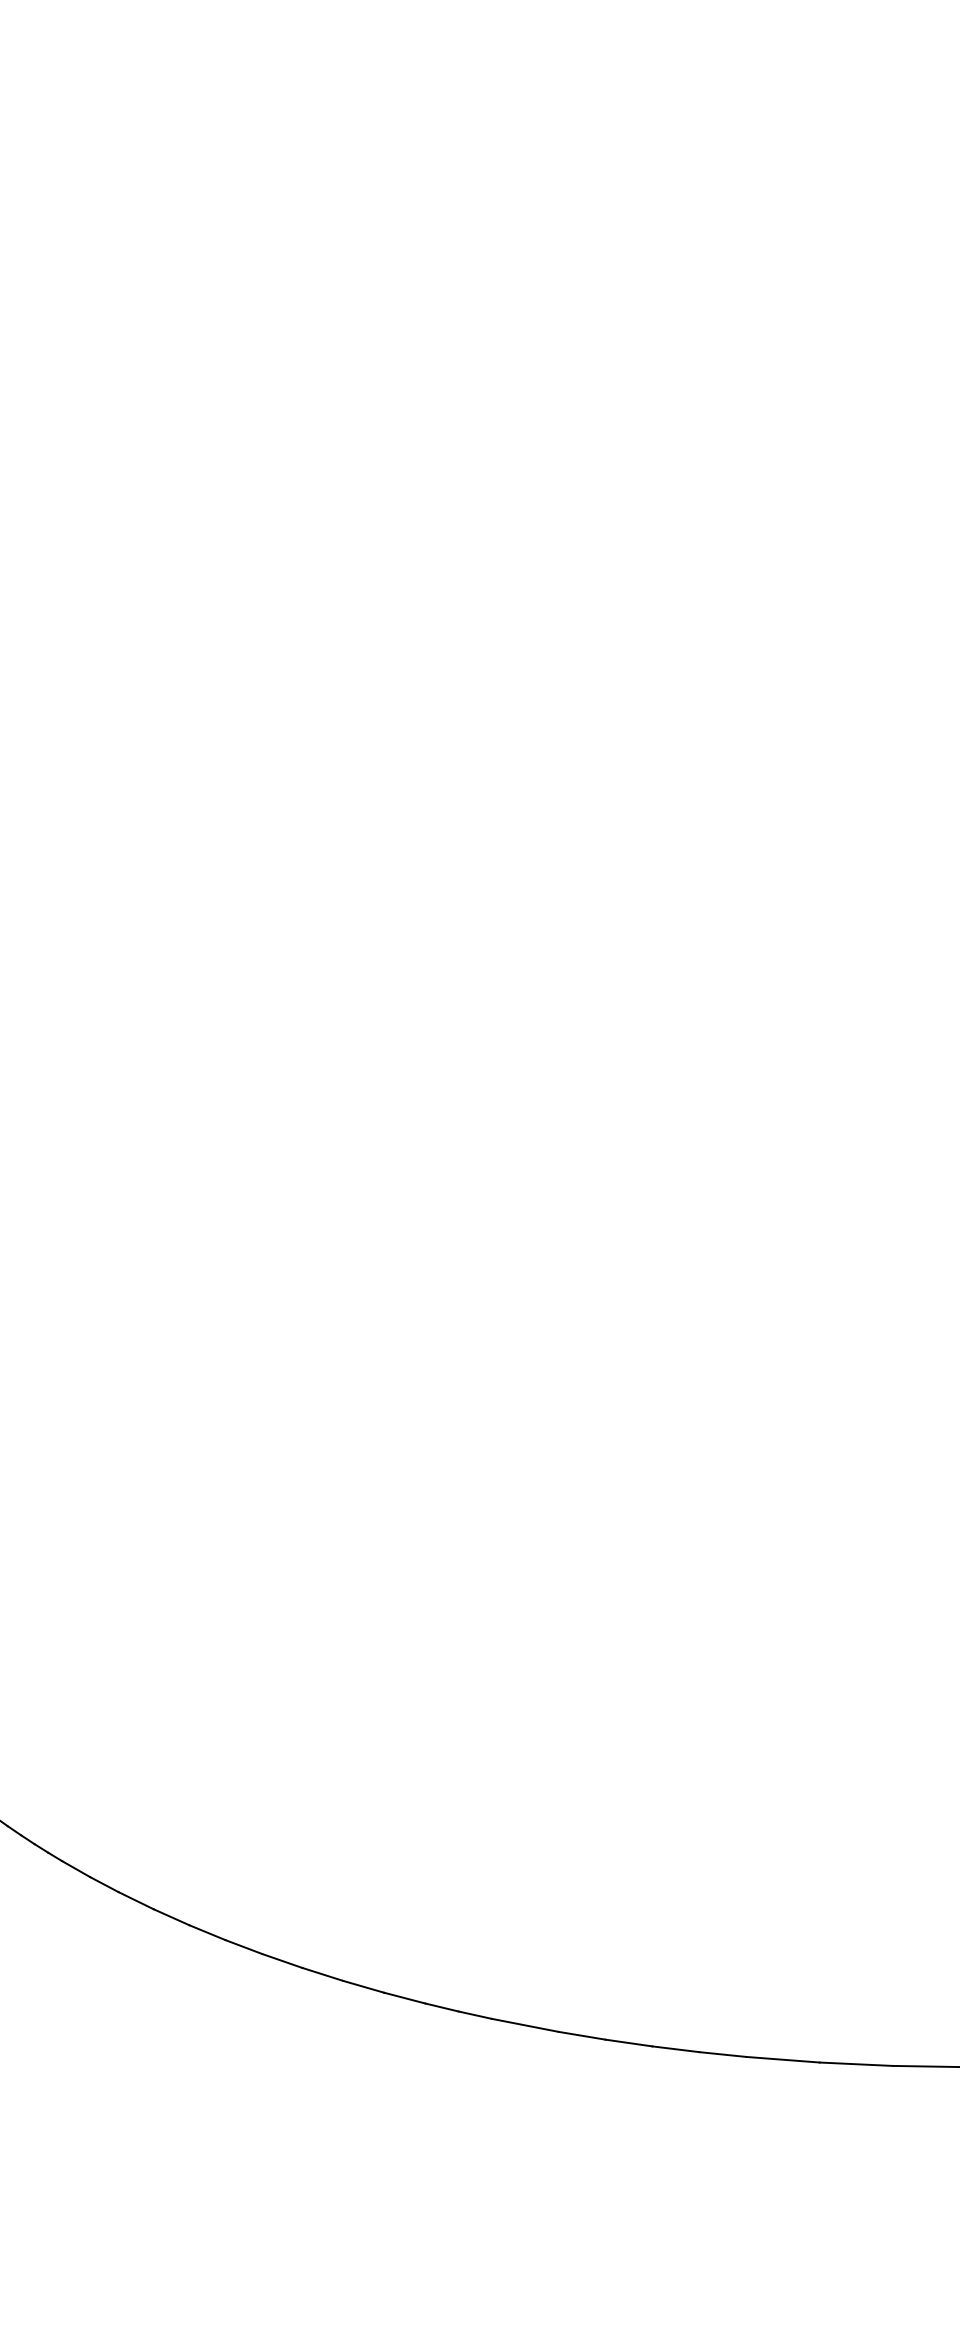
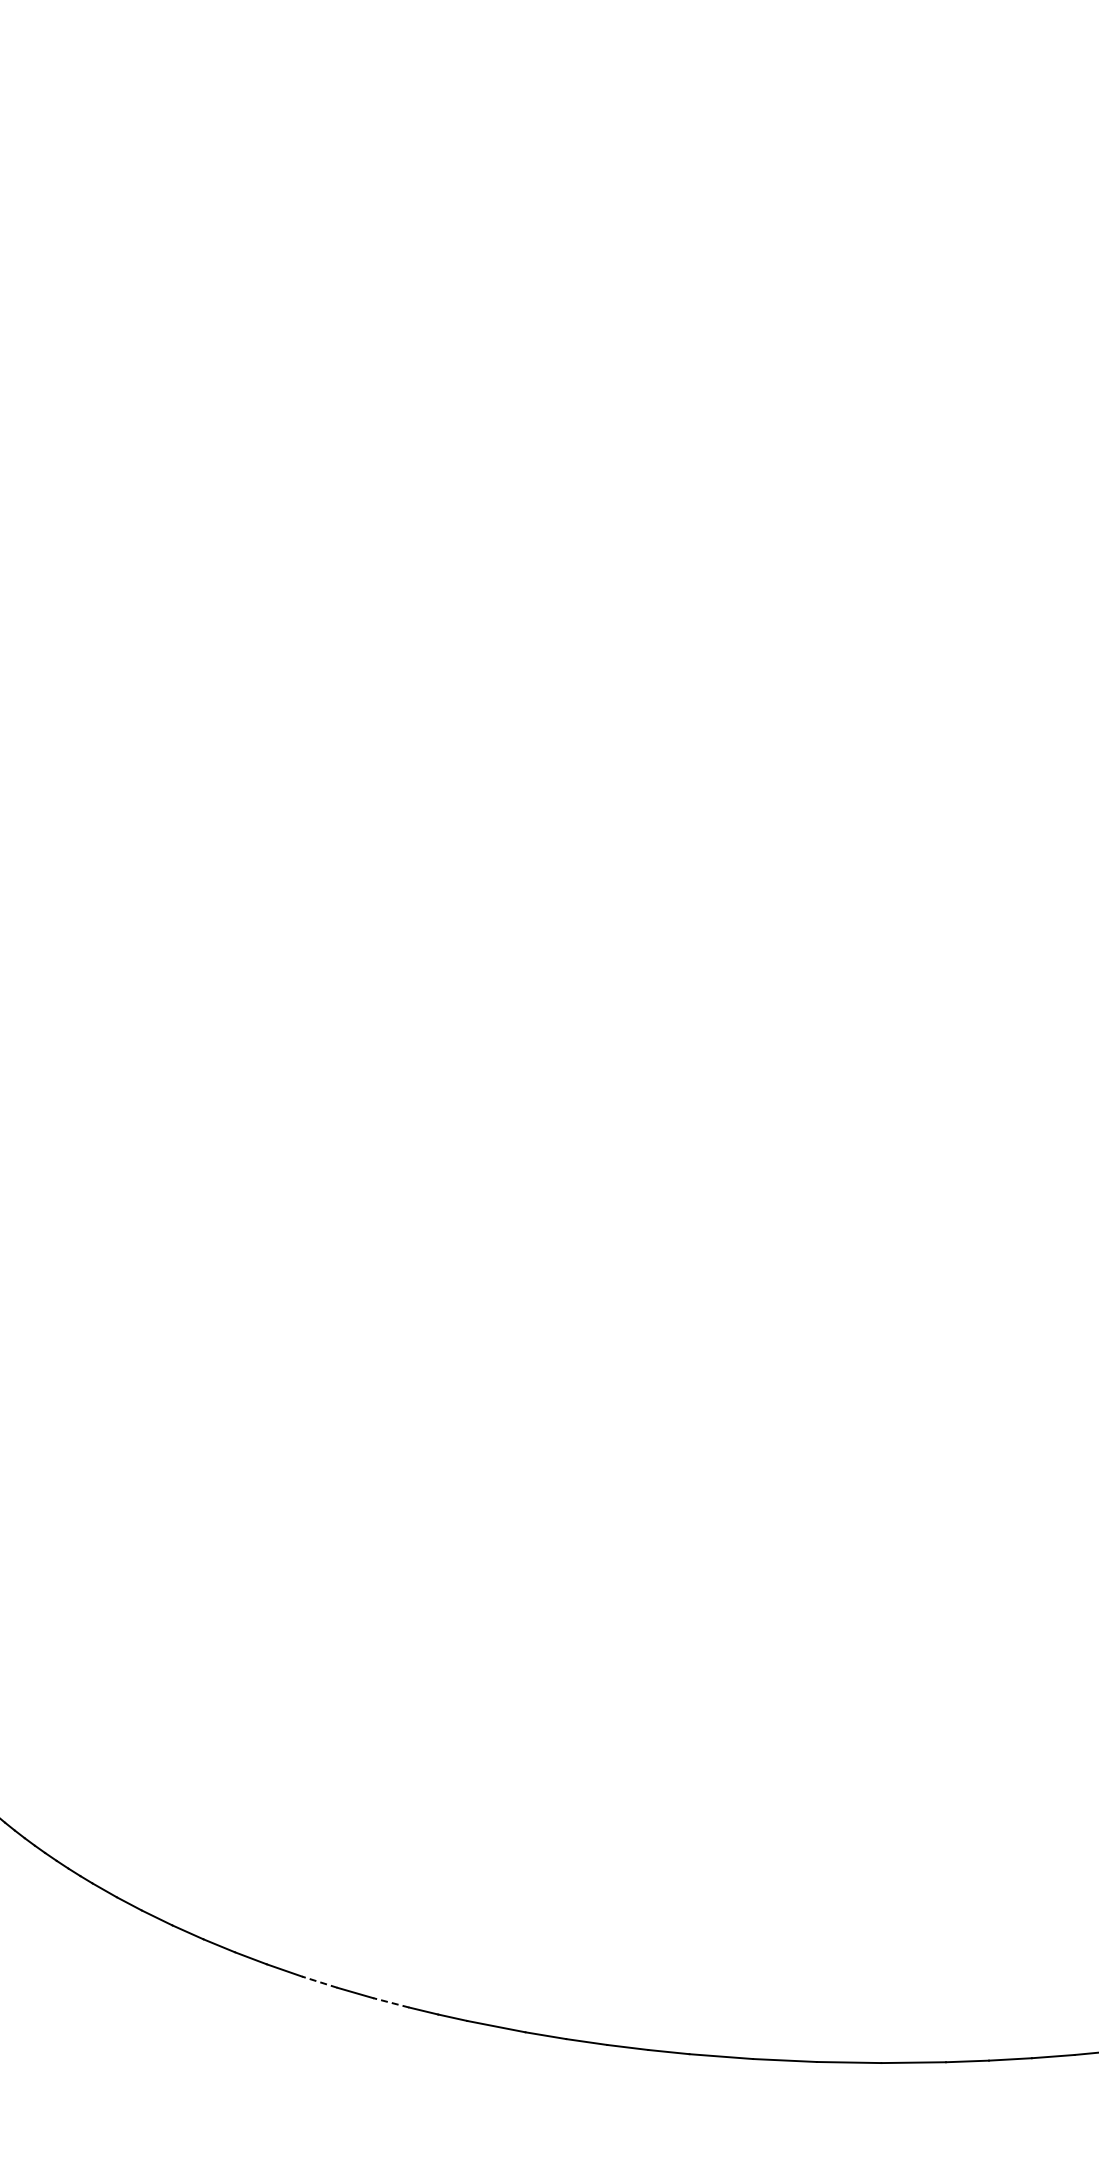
line: (322, 1974) -> (319, 1982), solid -> dashed
line: (404, 1997) -> (391, 2002), solid -> dashed

